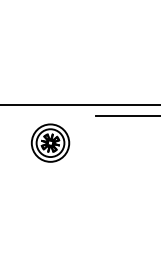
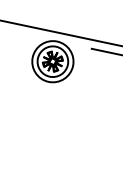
part: (50, 142) -> (52, 61), size x1.43

